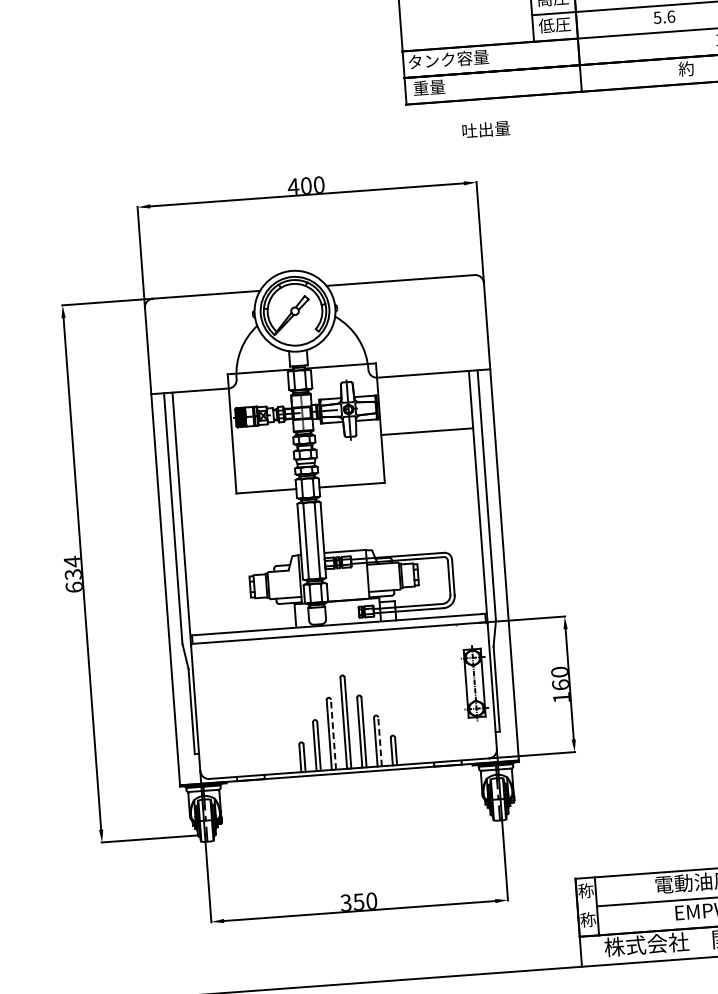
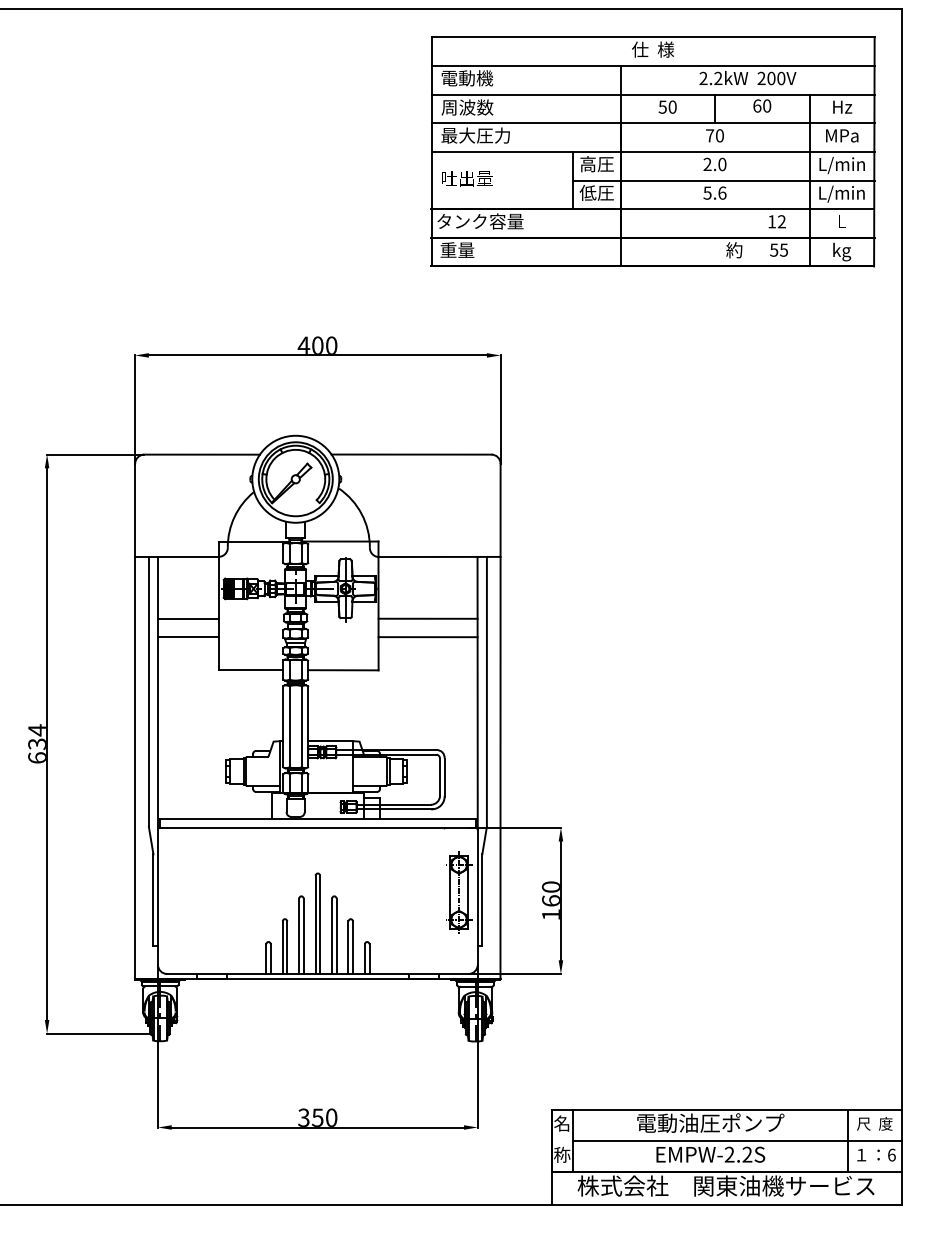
text: (486, 129) -> (467, 178), moved
line: (204, 447) -> (188, 618), added
line: (427, 449) -> (427, 637), added
line: (206, 465) -> (188, 637), added
line: (333, 734) -> (303, 936), dashed -> solid
line: (380, 741) -> (353, 947), dashed -> solid
text: (586, 890) -> (562, 1123), 称 -> 名

